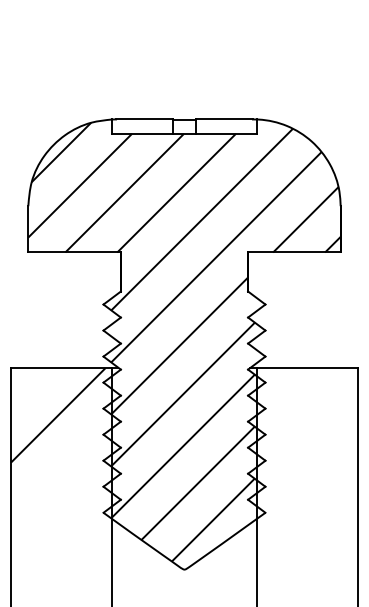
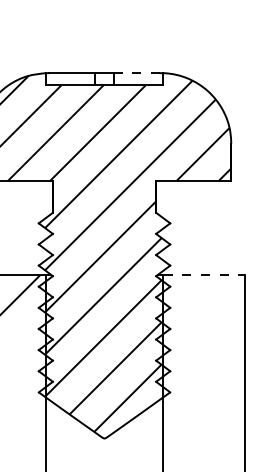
line: (224, 119) -> (137, 73), solid -> dashed
line: (307, 368) -> (204, 275), solid -> dashed

